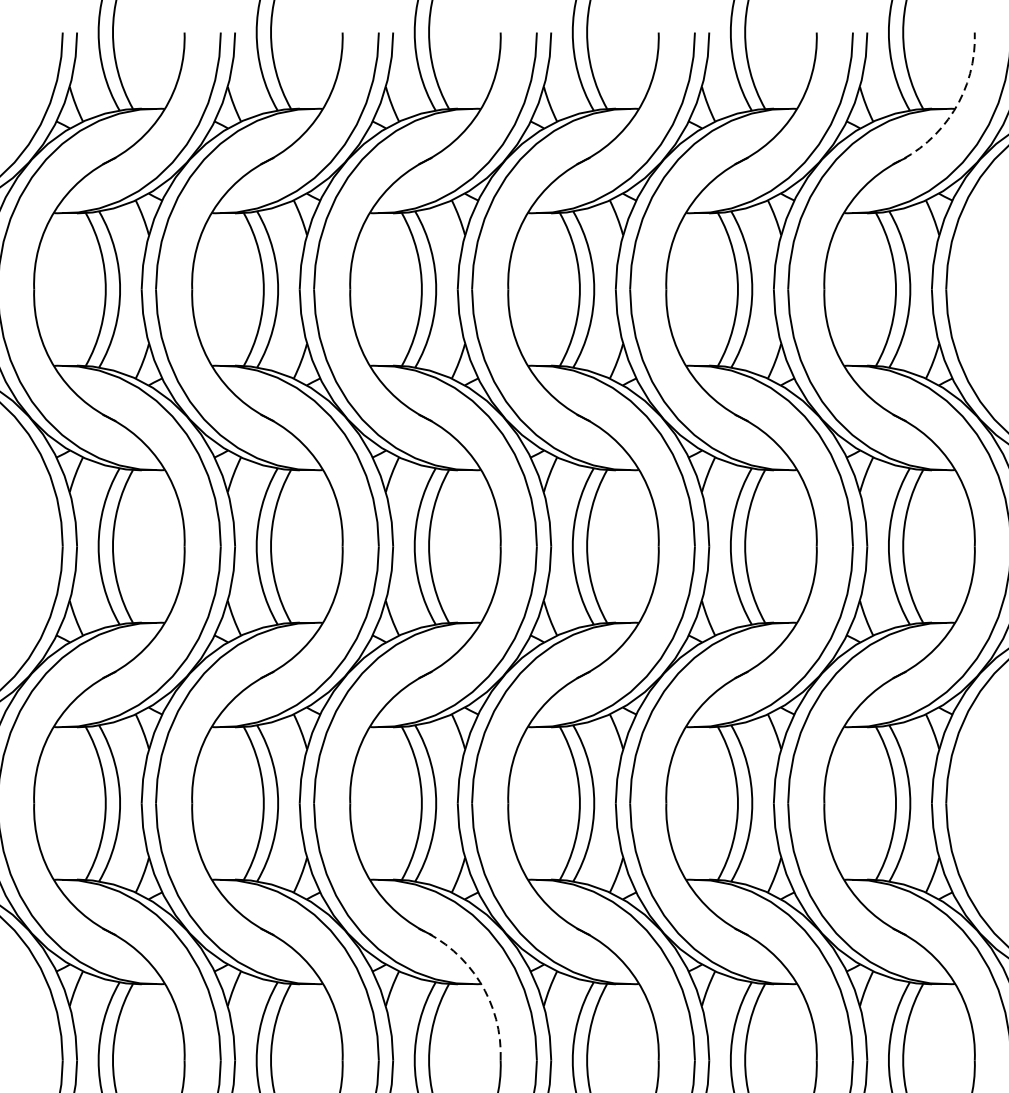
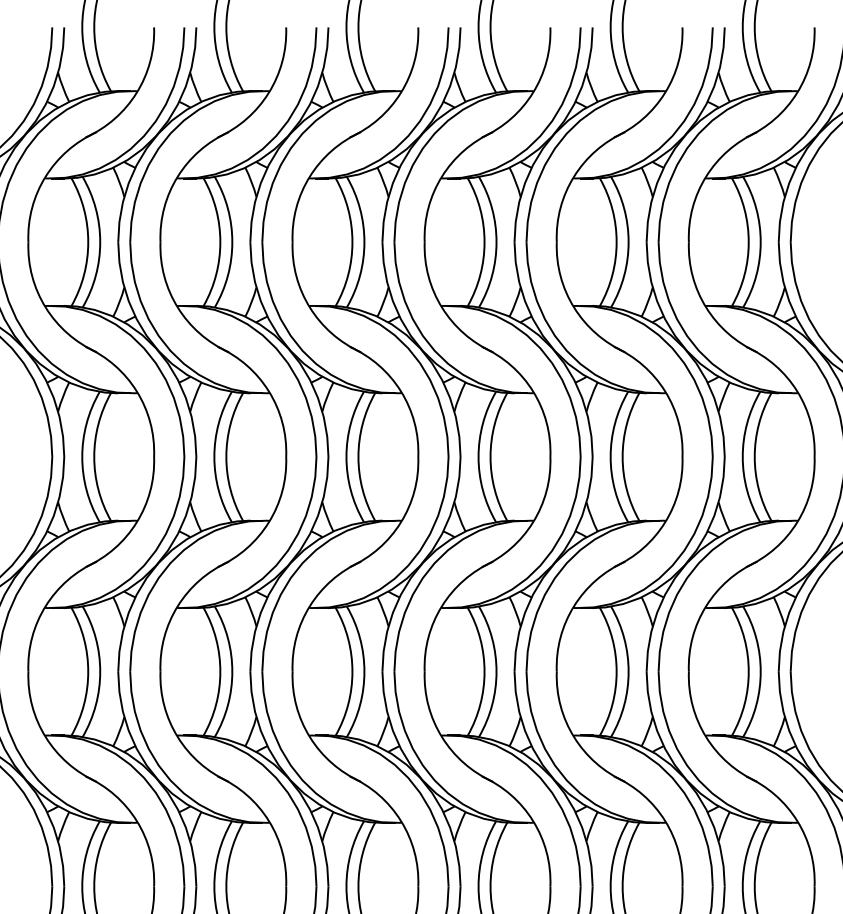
arc: (954, 110) -> (797, 92), dashed -> solid
arc: (480, 981) -> (401, 820), dashed -> solid

